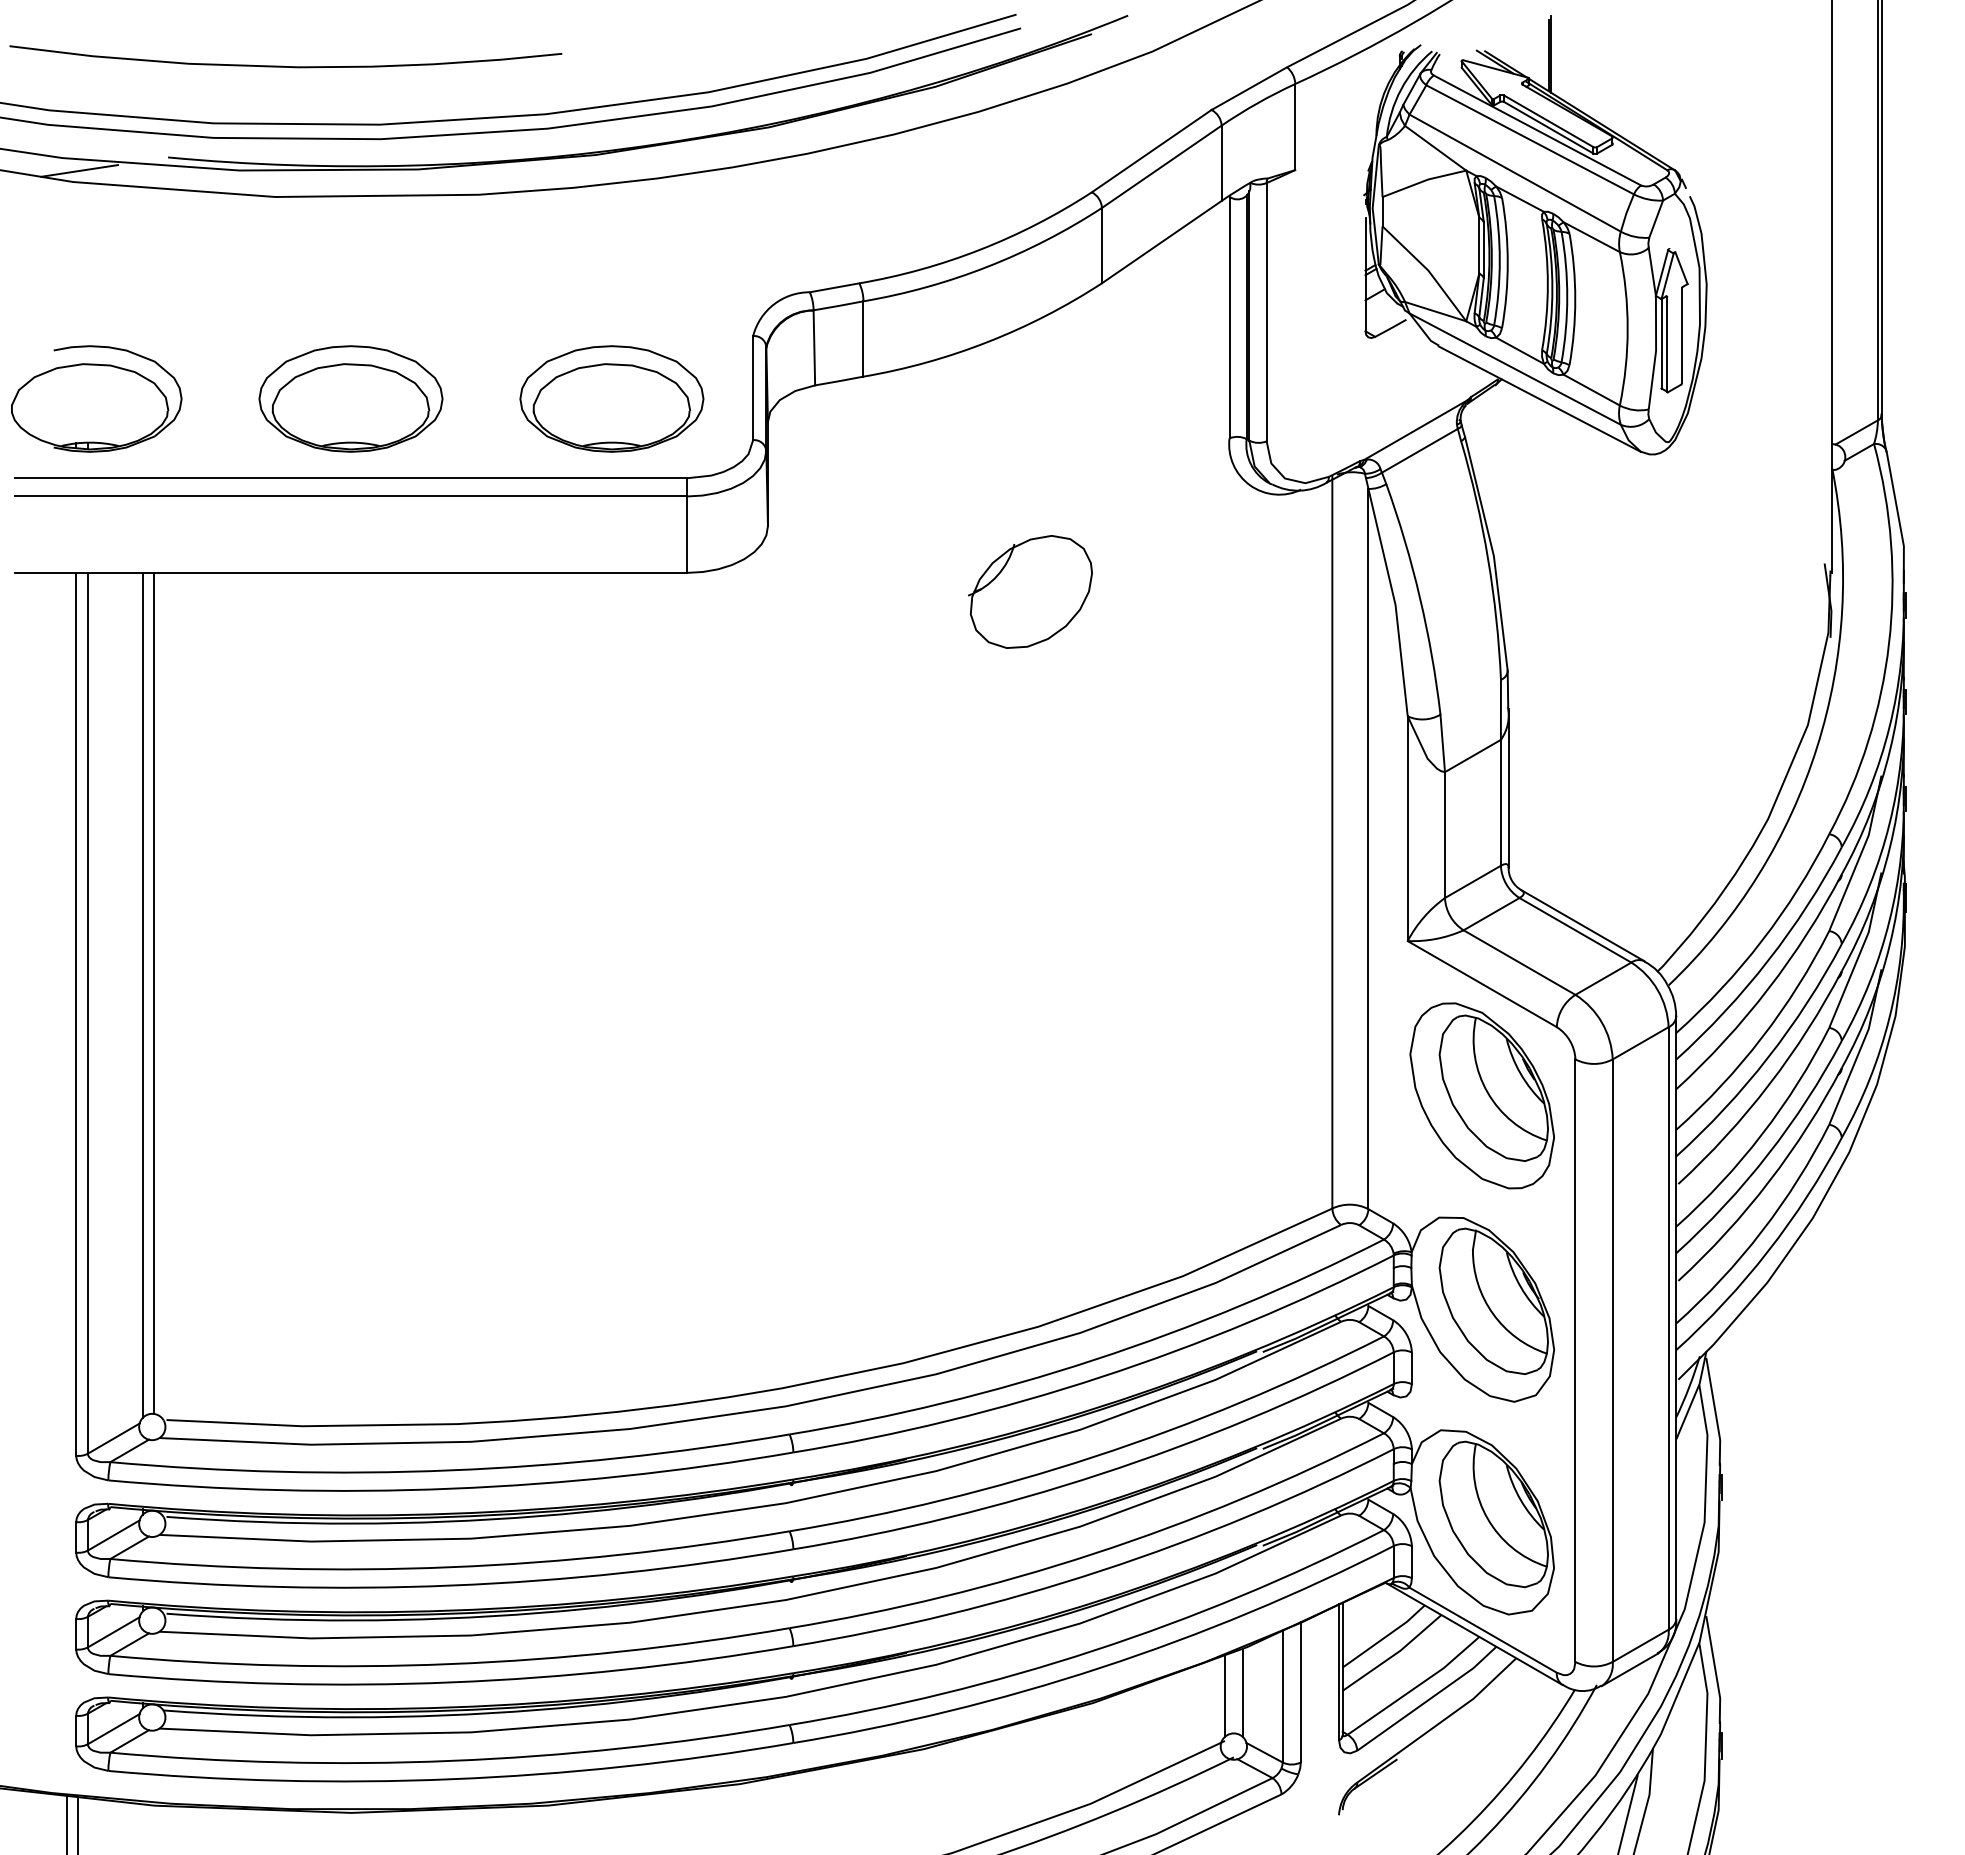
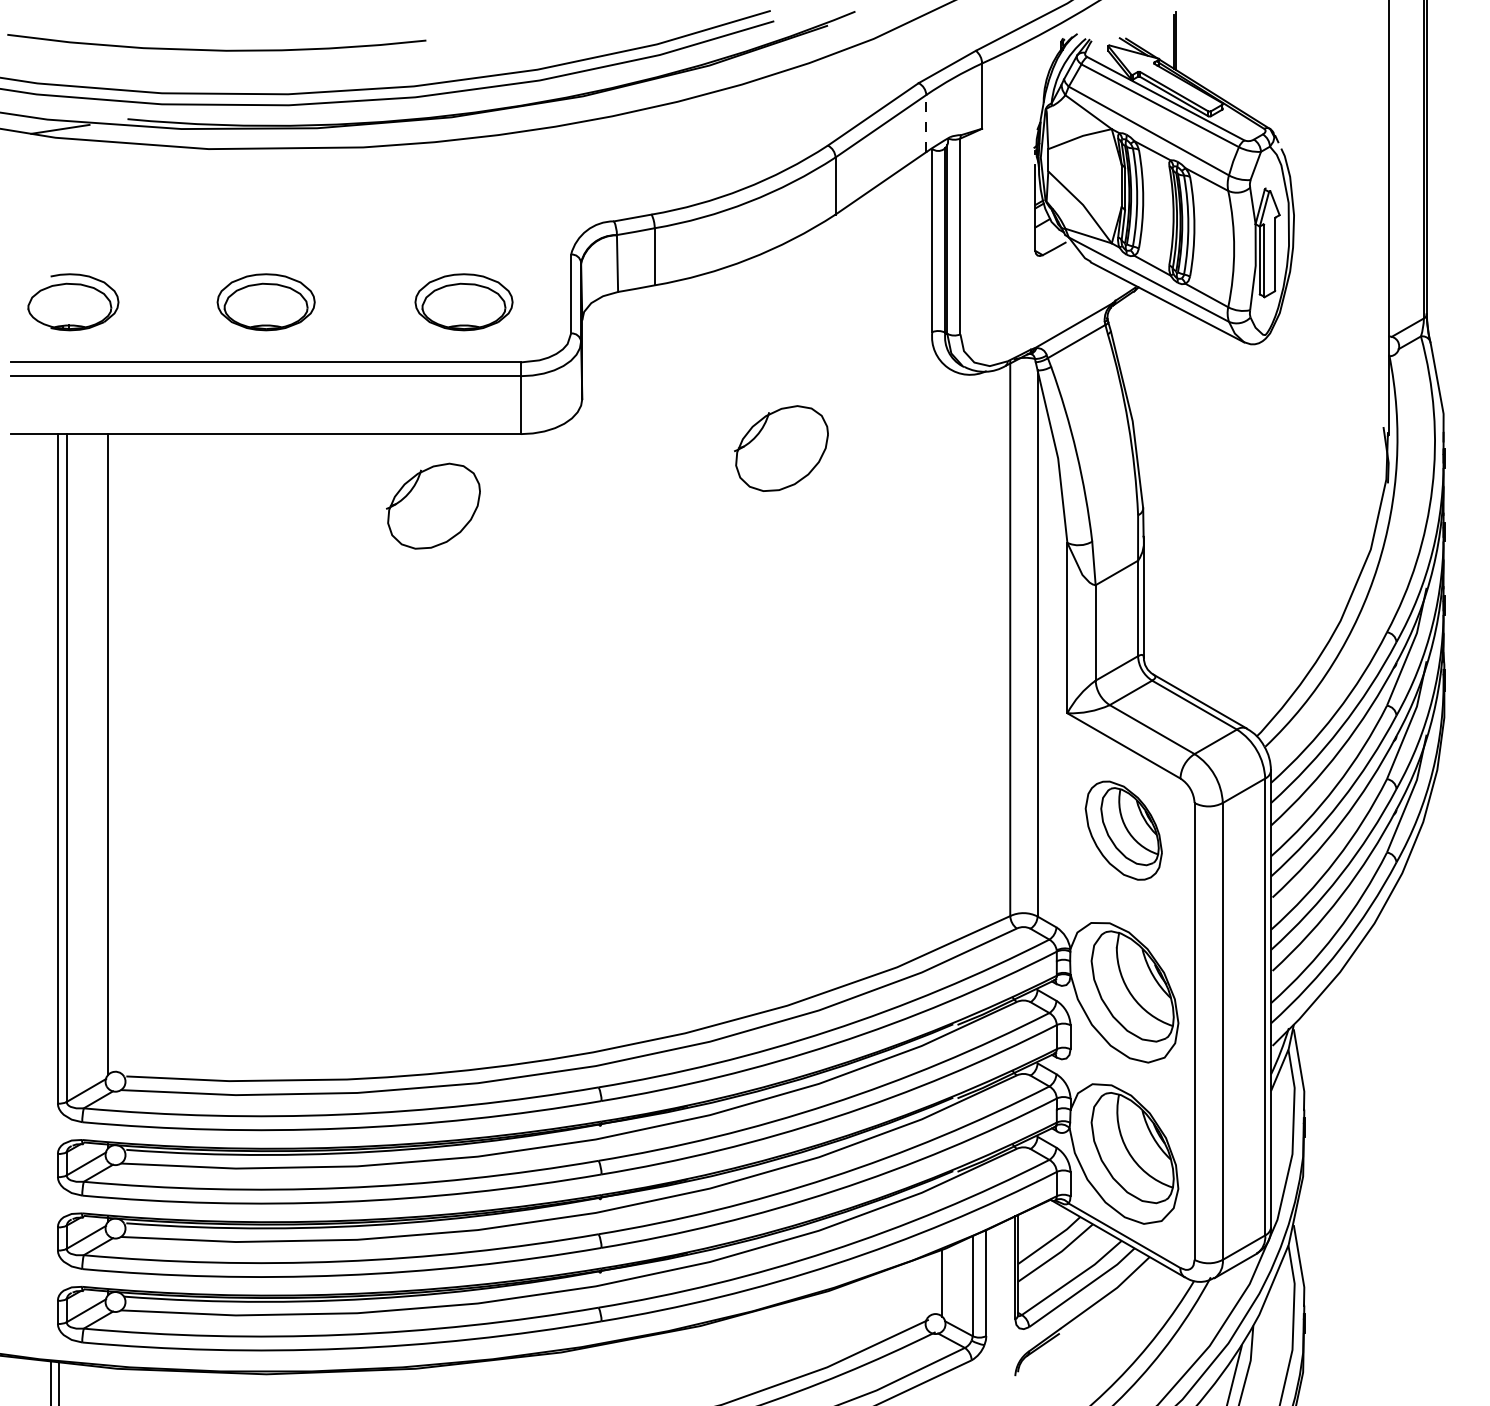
line: (1221, 163) -> (926, 123), solid -> dashed
part: (96, 398) -> (73, 301), size x0.7
part: (350, 398) -> (265, 301), size x0.7
part: (611, 398) -> (463, 301), size x0.7
part: (571, 667) -> (433, 505), added
line: (154, 993) -> (117, 753), removed
part: (1481, 1095) -> (1123, 830), size x0.7
line: (1224, 1696) -> (928, 1286), removed

